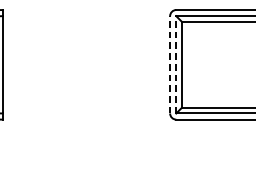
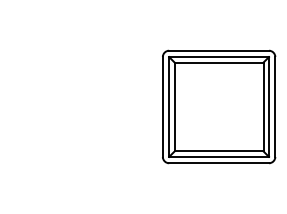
line: (169, 65) -> (162, 107), dashed -> solid
line: (176, 65) -> (169, 107), dashed -> solid

